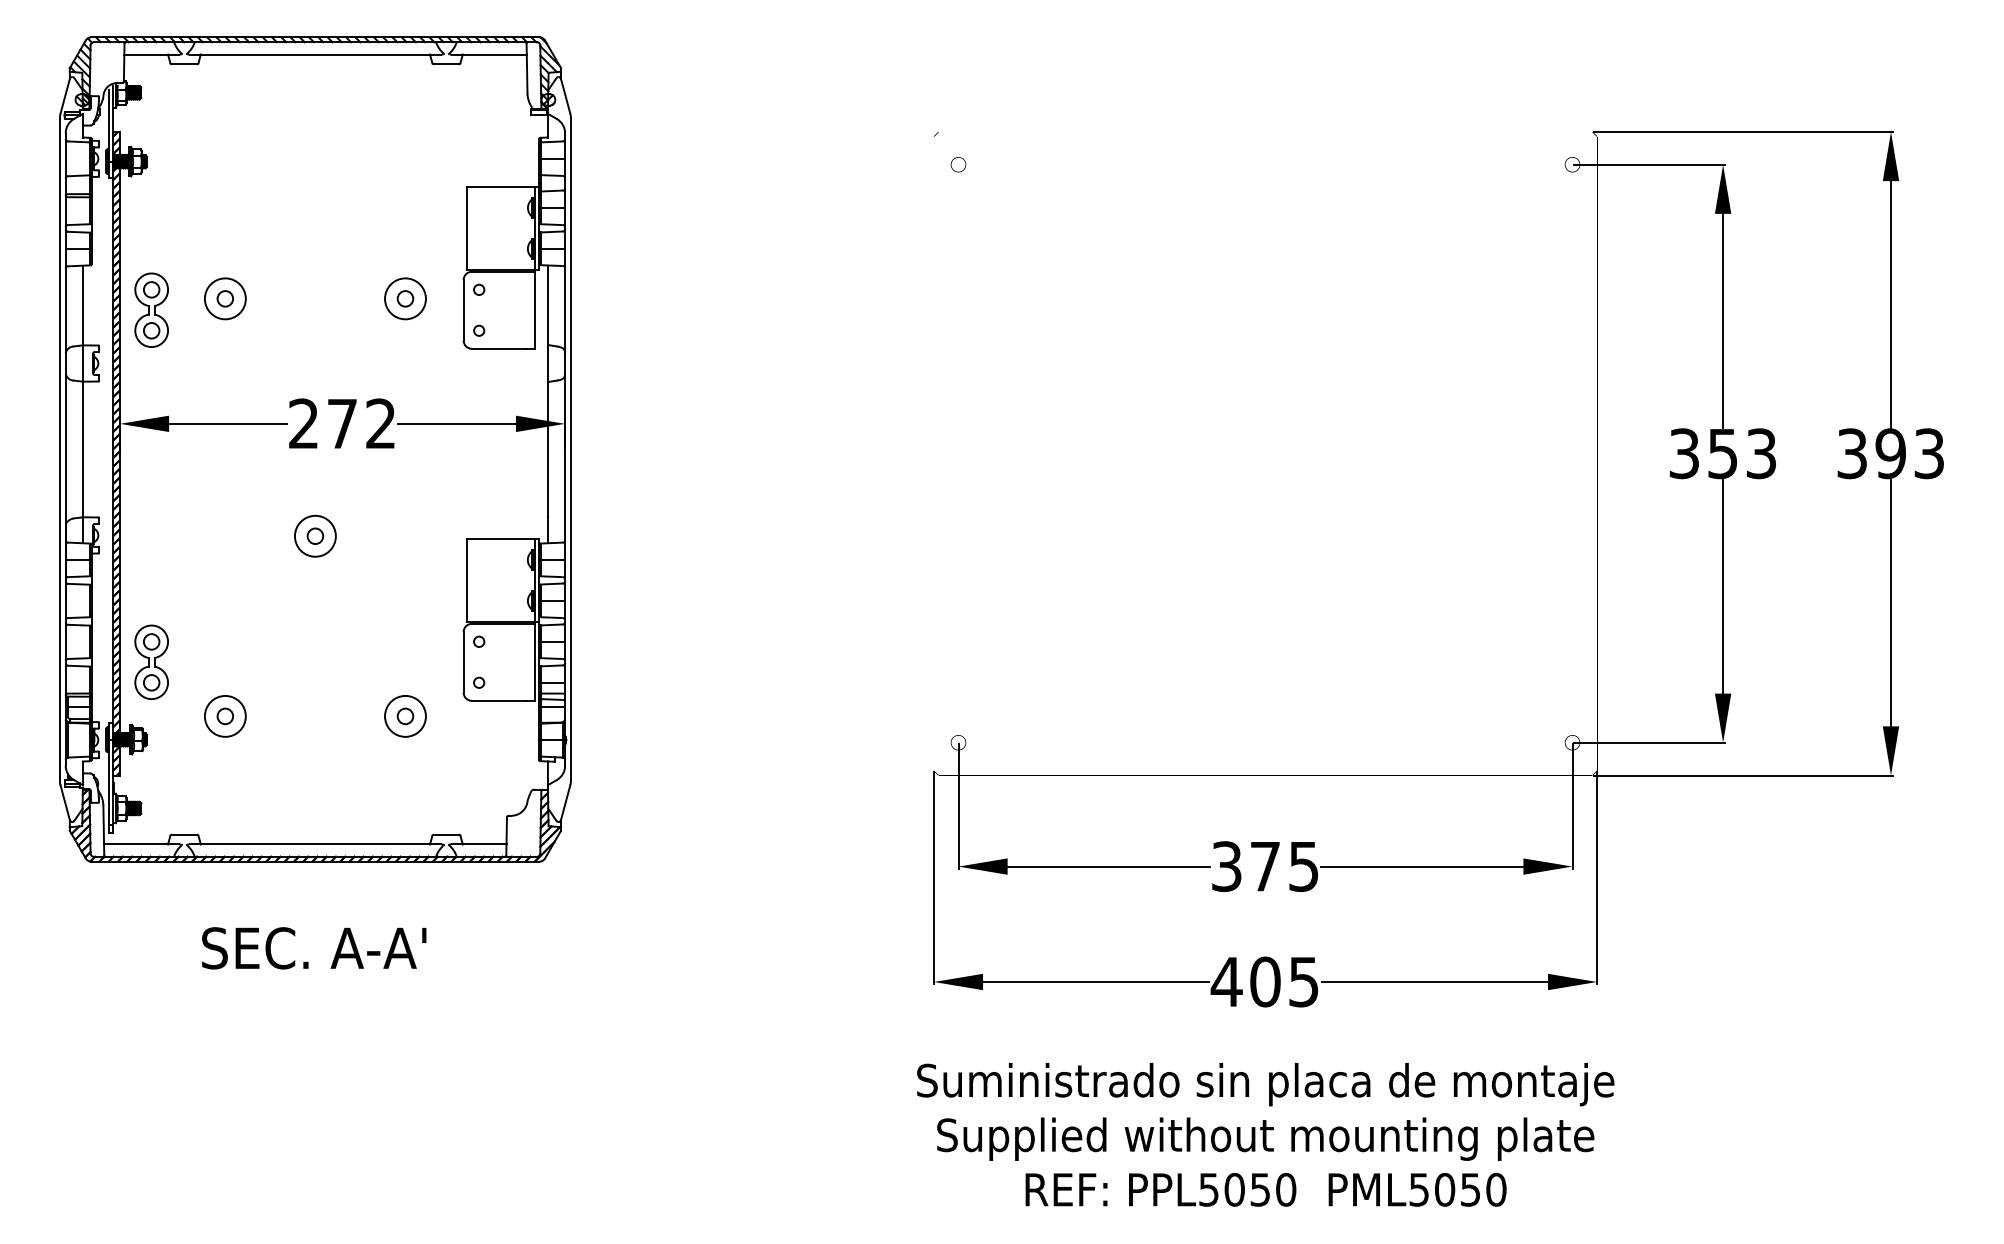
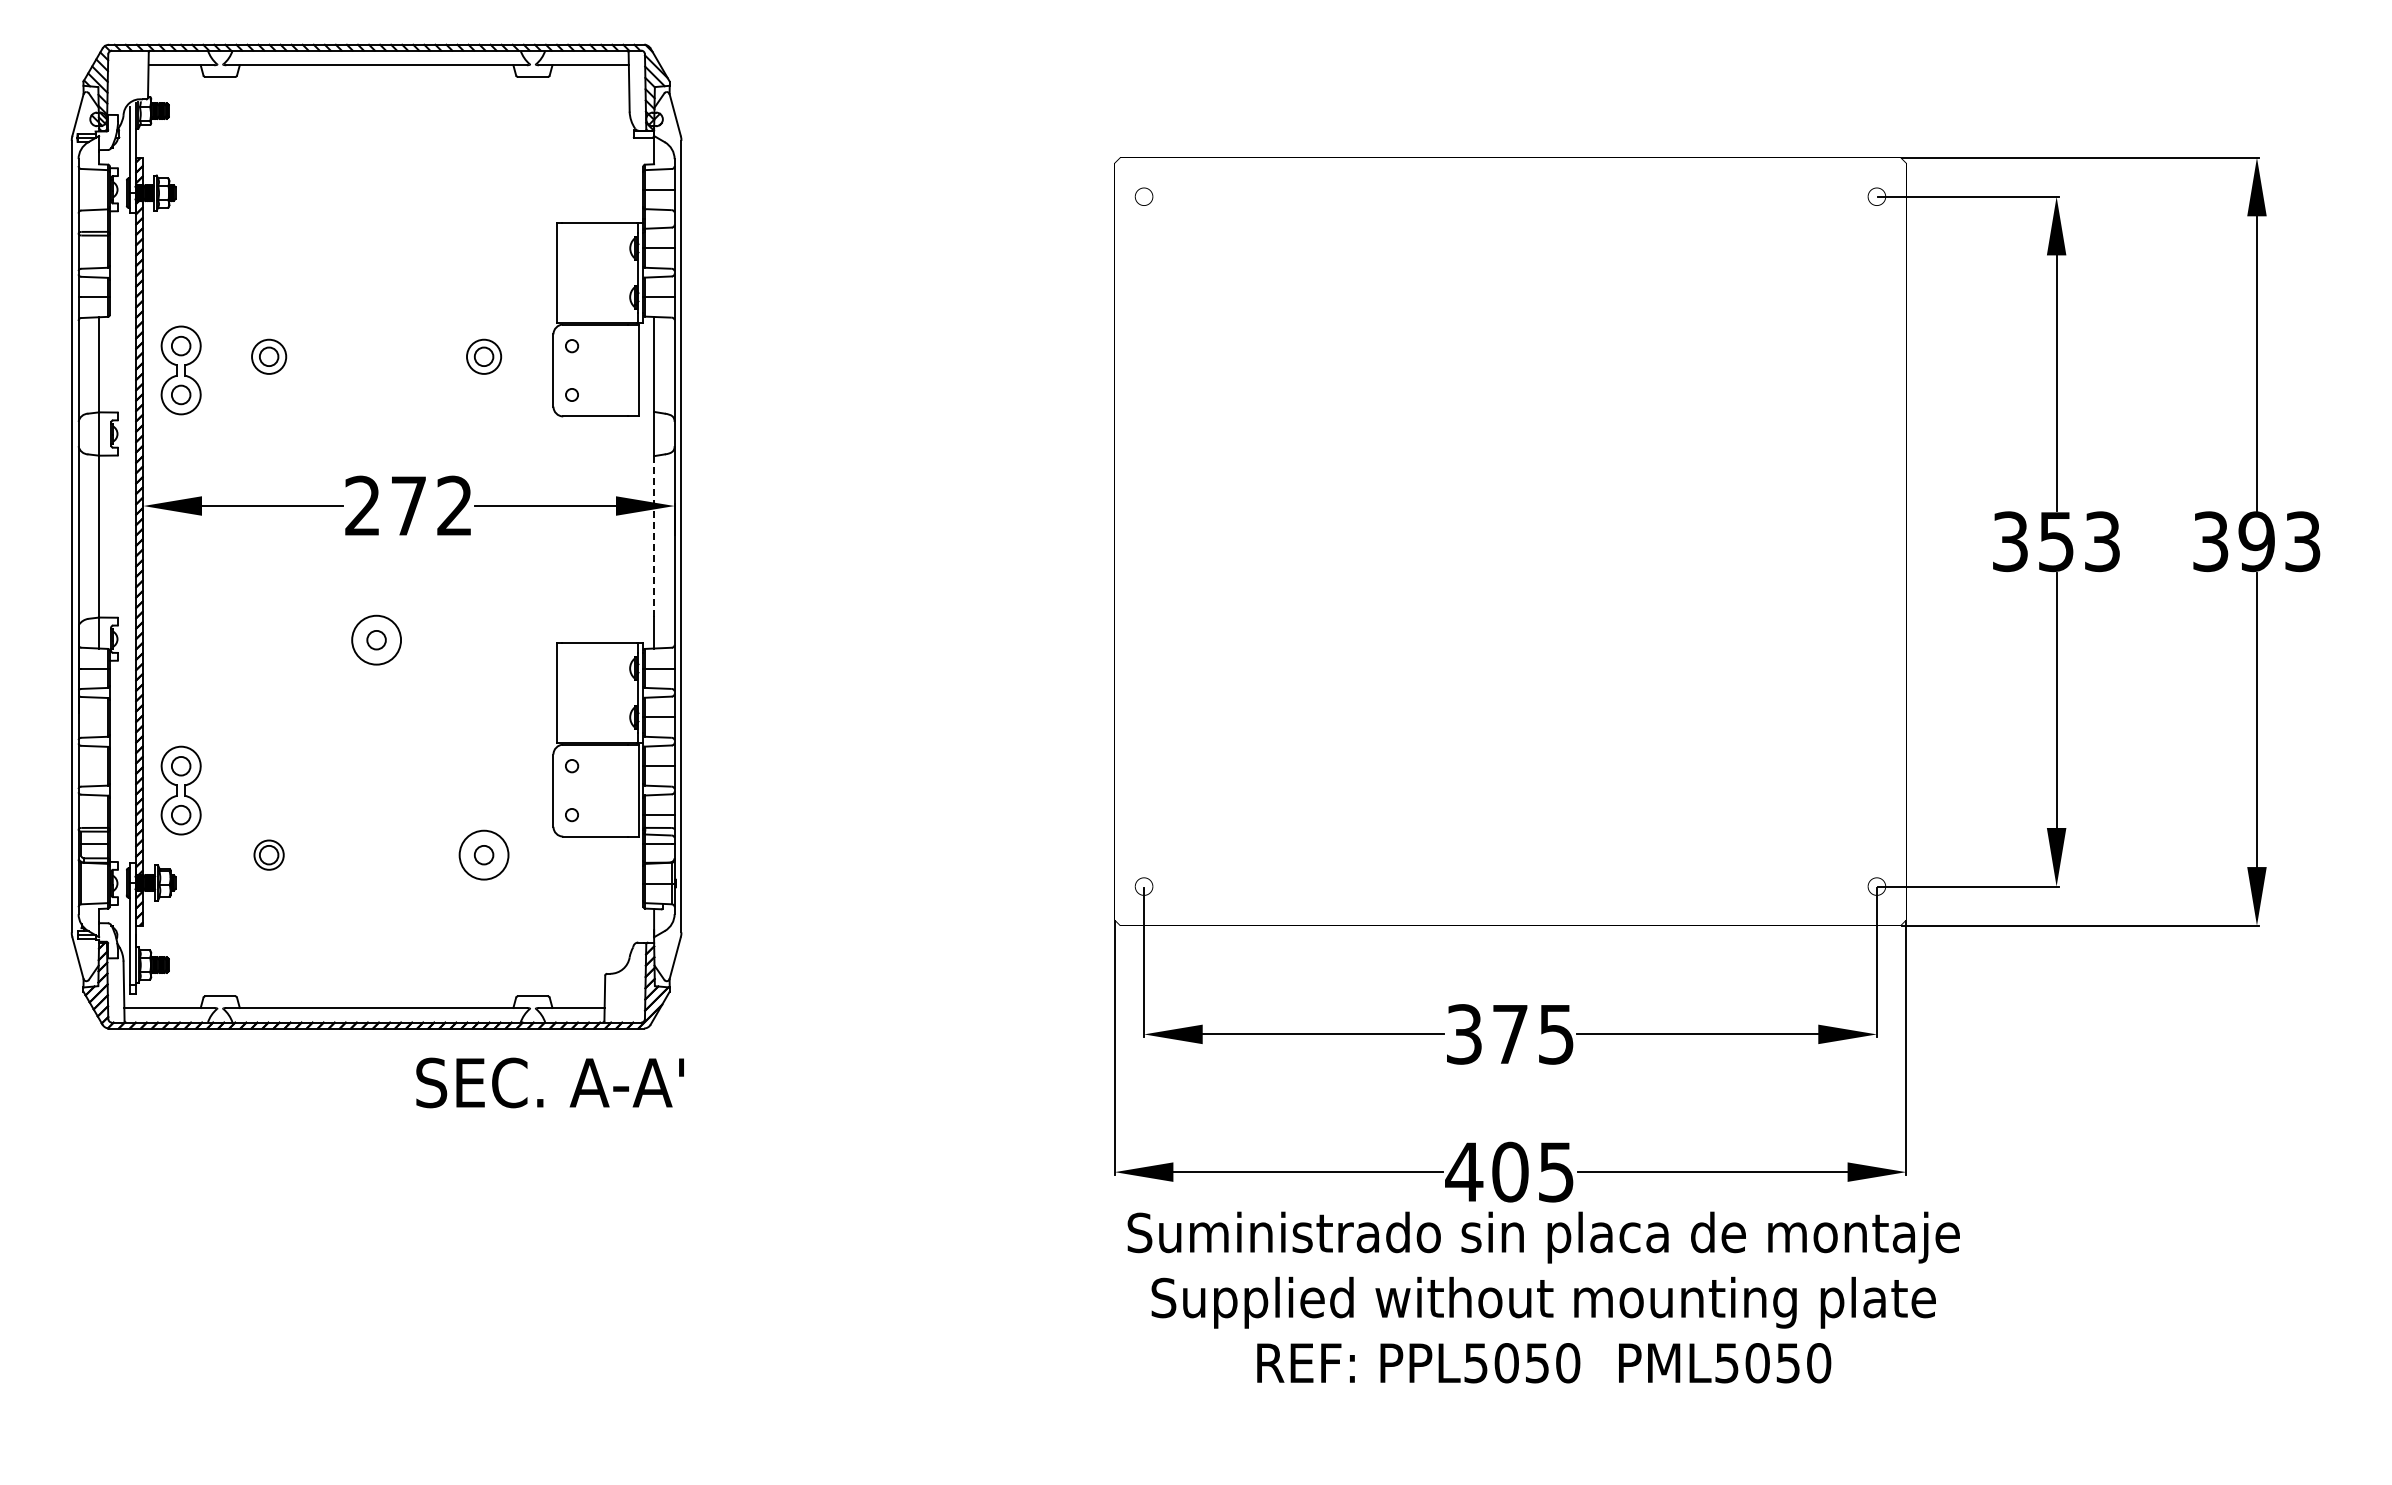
circle: (224, 298) -> (268, 356), size x0.7
circle: (404, 298) -> (483, 356), size x0.7
line: (548, 450) -> (654, 537), solid -> dashed
circle: (224, 715) -> (268, 854), size x0.6
text: (313, 947) -> (549, 1082), moved
text: (1265, 1134) -> (1543, 1297), moved

